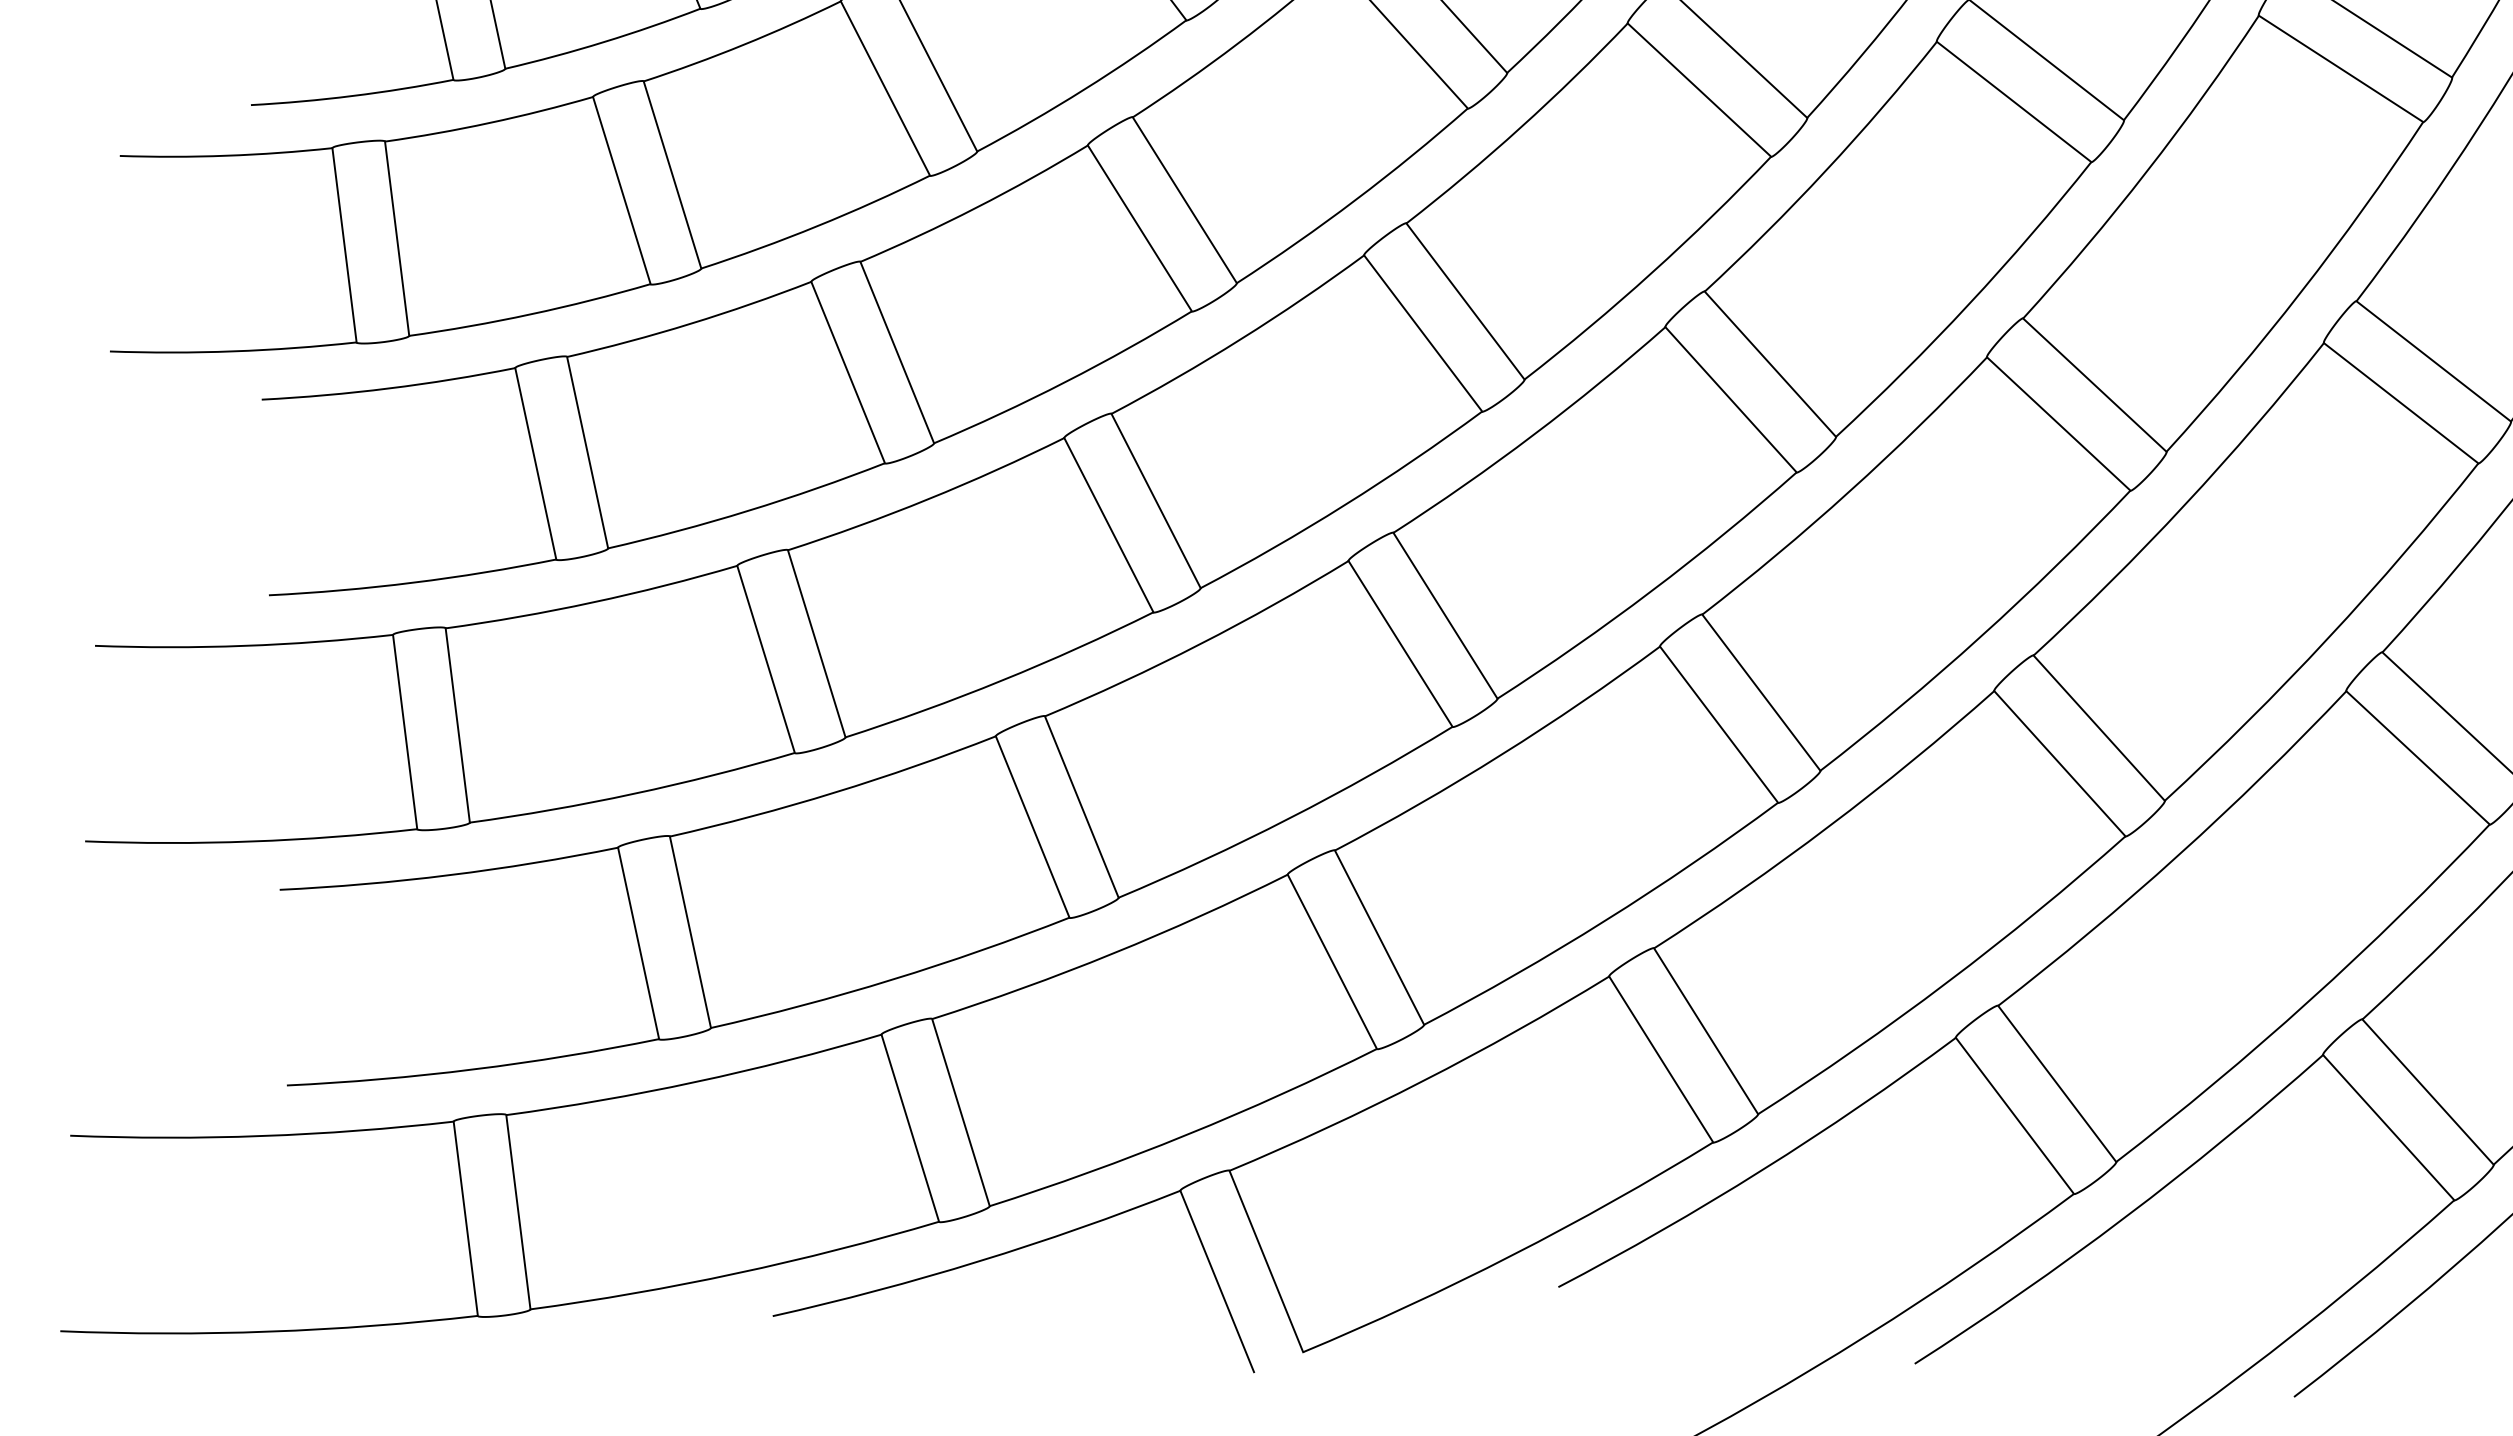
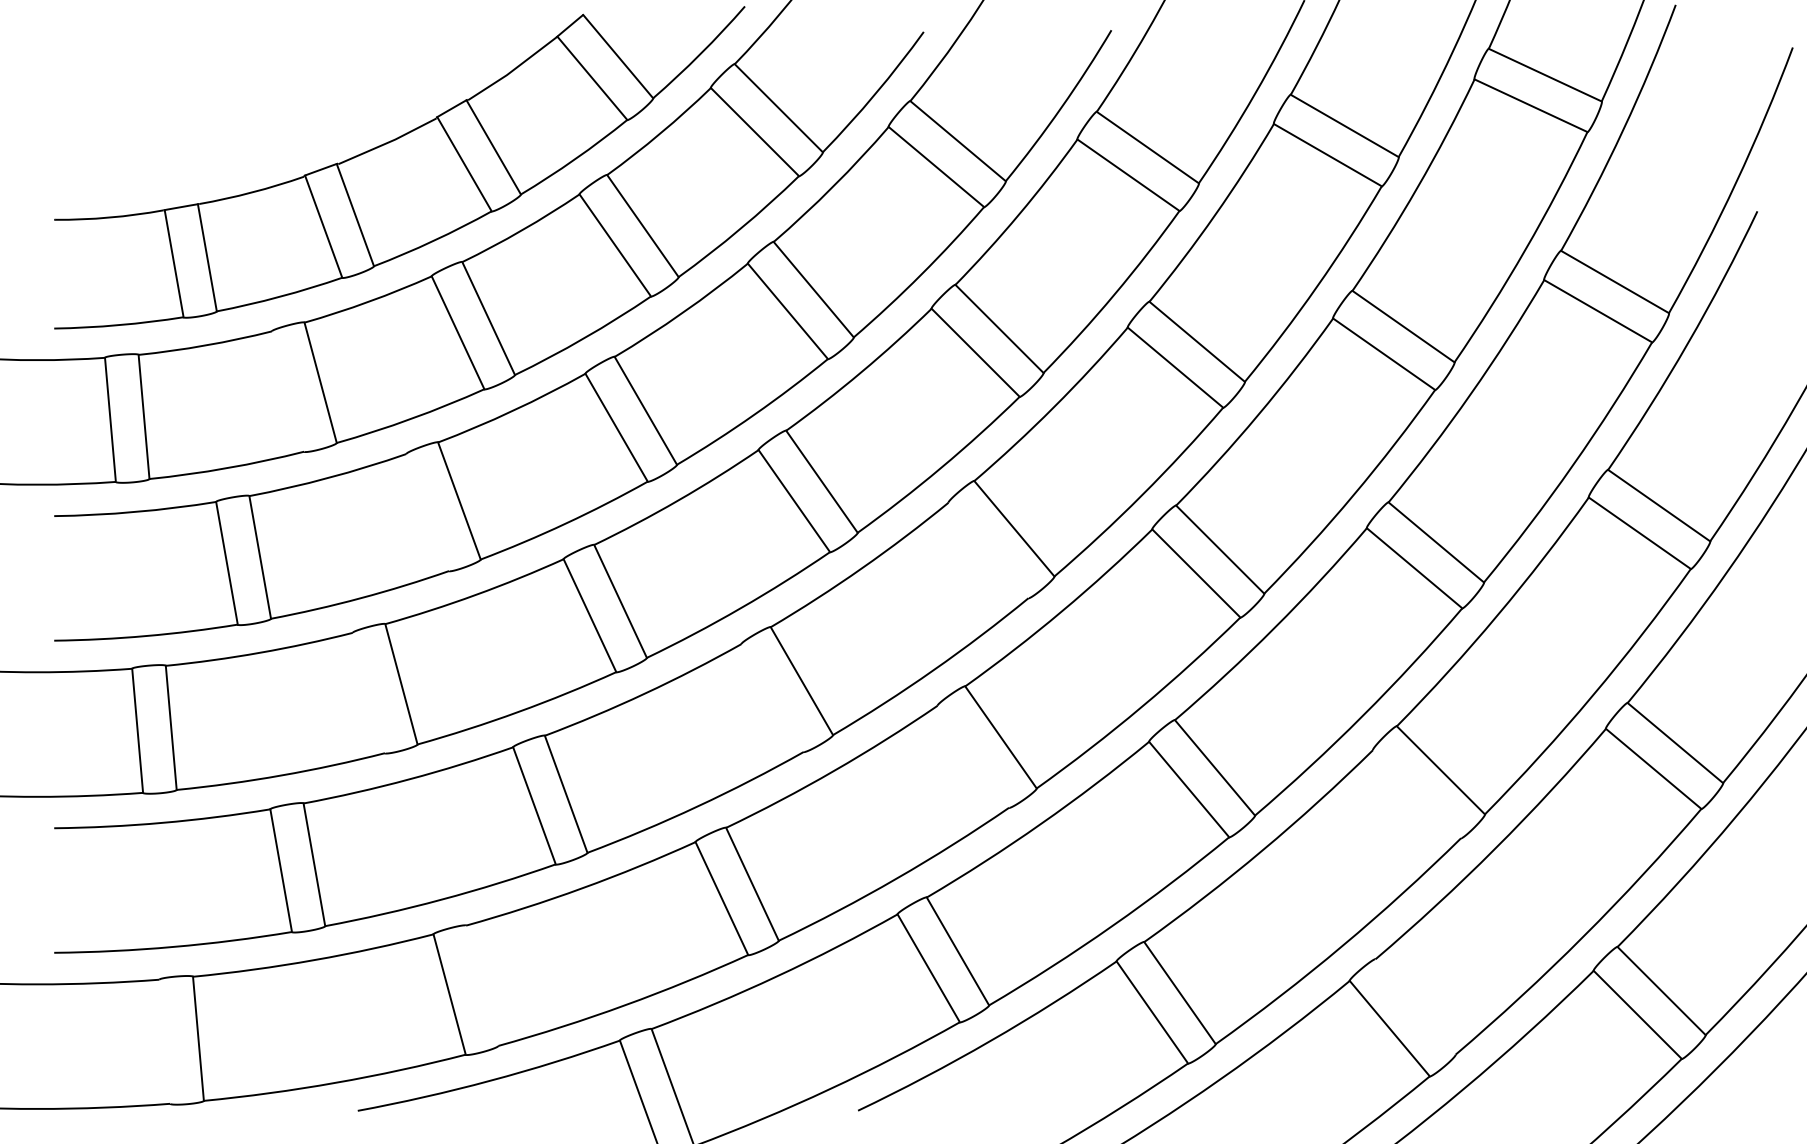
line: (620, 190) -> (287, 391), removed
line: (847, 372) -> (427, 512), removed
line: (1730, 399) -> (988, 550), removed
line: (1400, 643) -> (772, 697), removed
line: (765, 658) -> (368, 692), removed
line: (1719, 724) -> (973, 756), removed
line: (2418, 758) -> (1417, 794), removed
line: (2427, 1091) -> (1415, 1006), removed
line: (961, 1112) -> (482, 985), removed
line: (465, 1218) -> (164, 1041), removed

